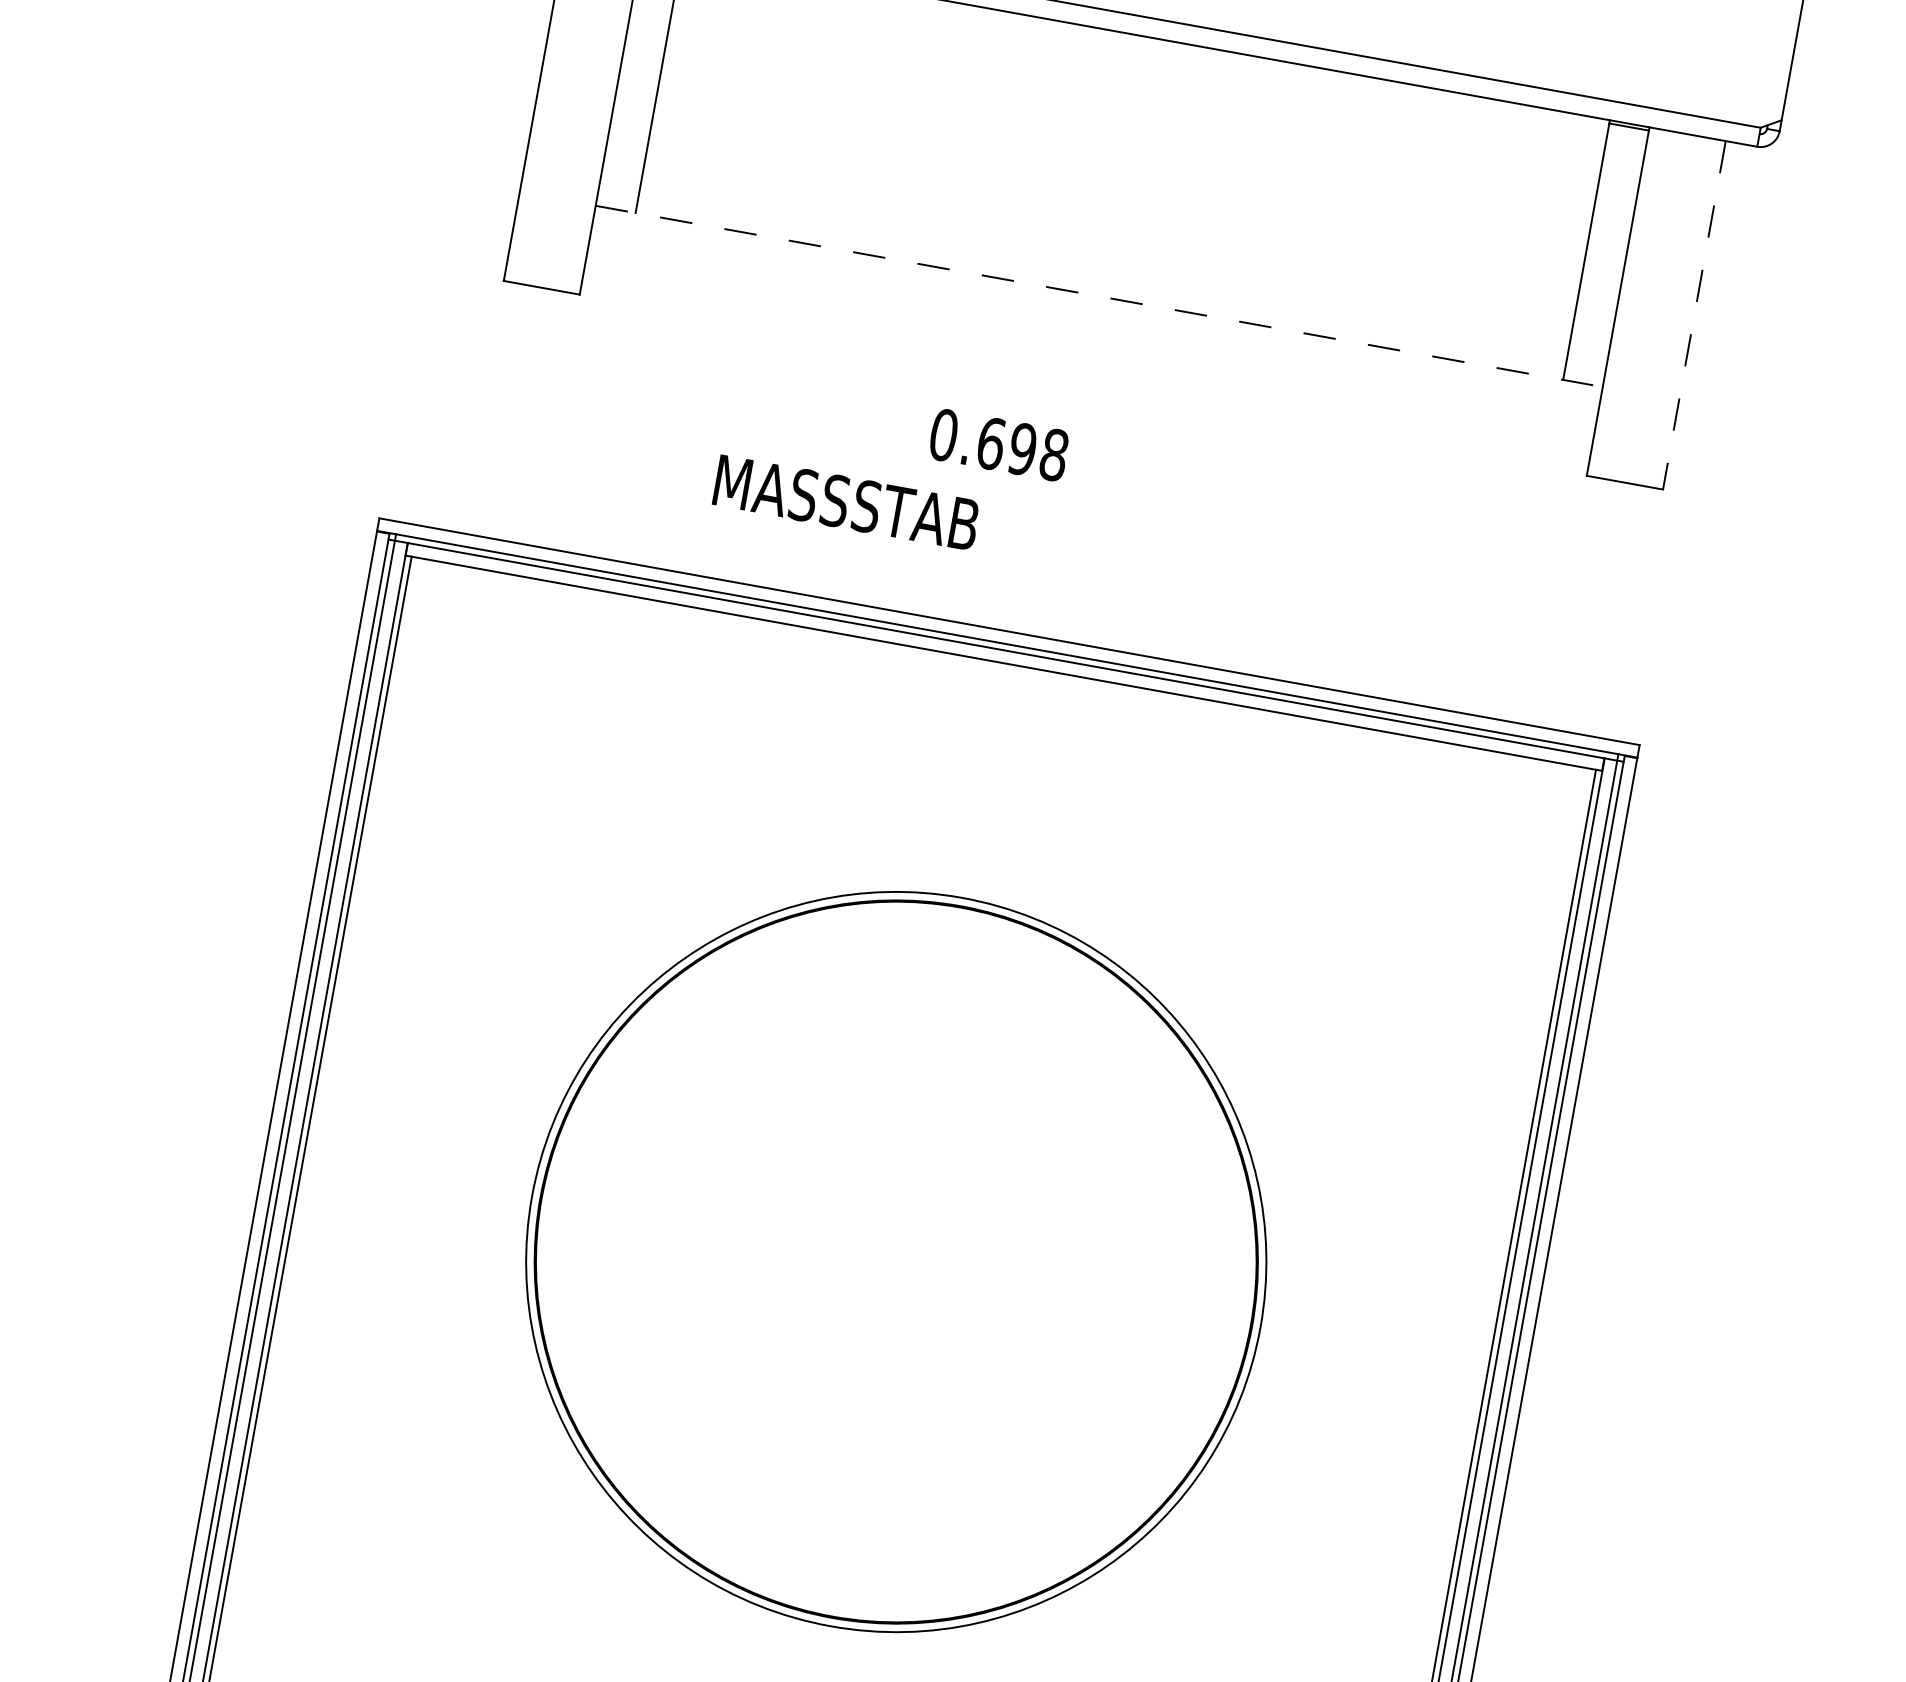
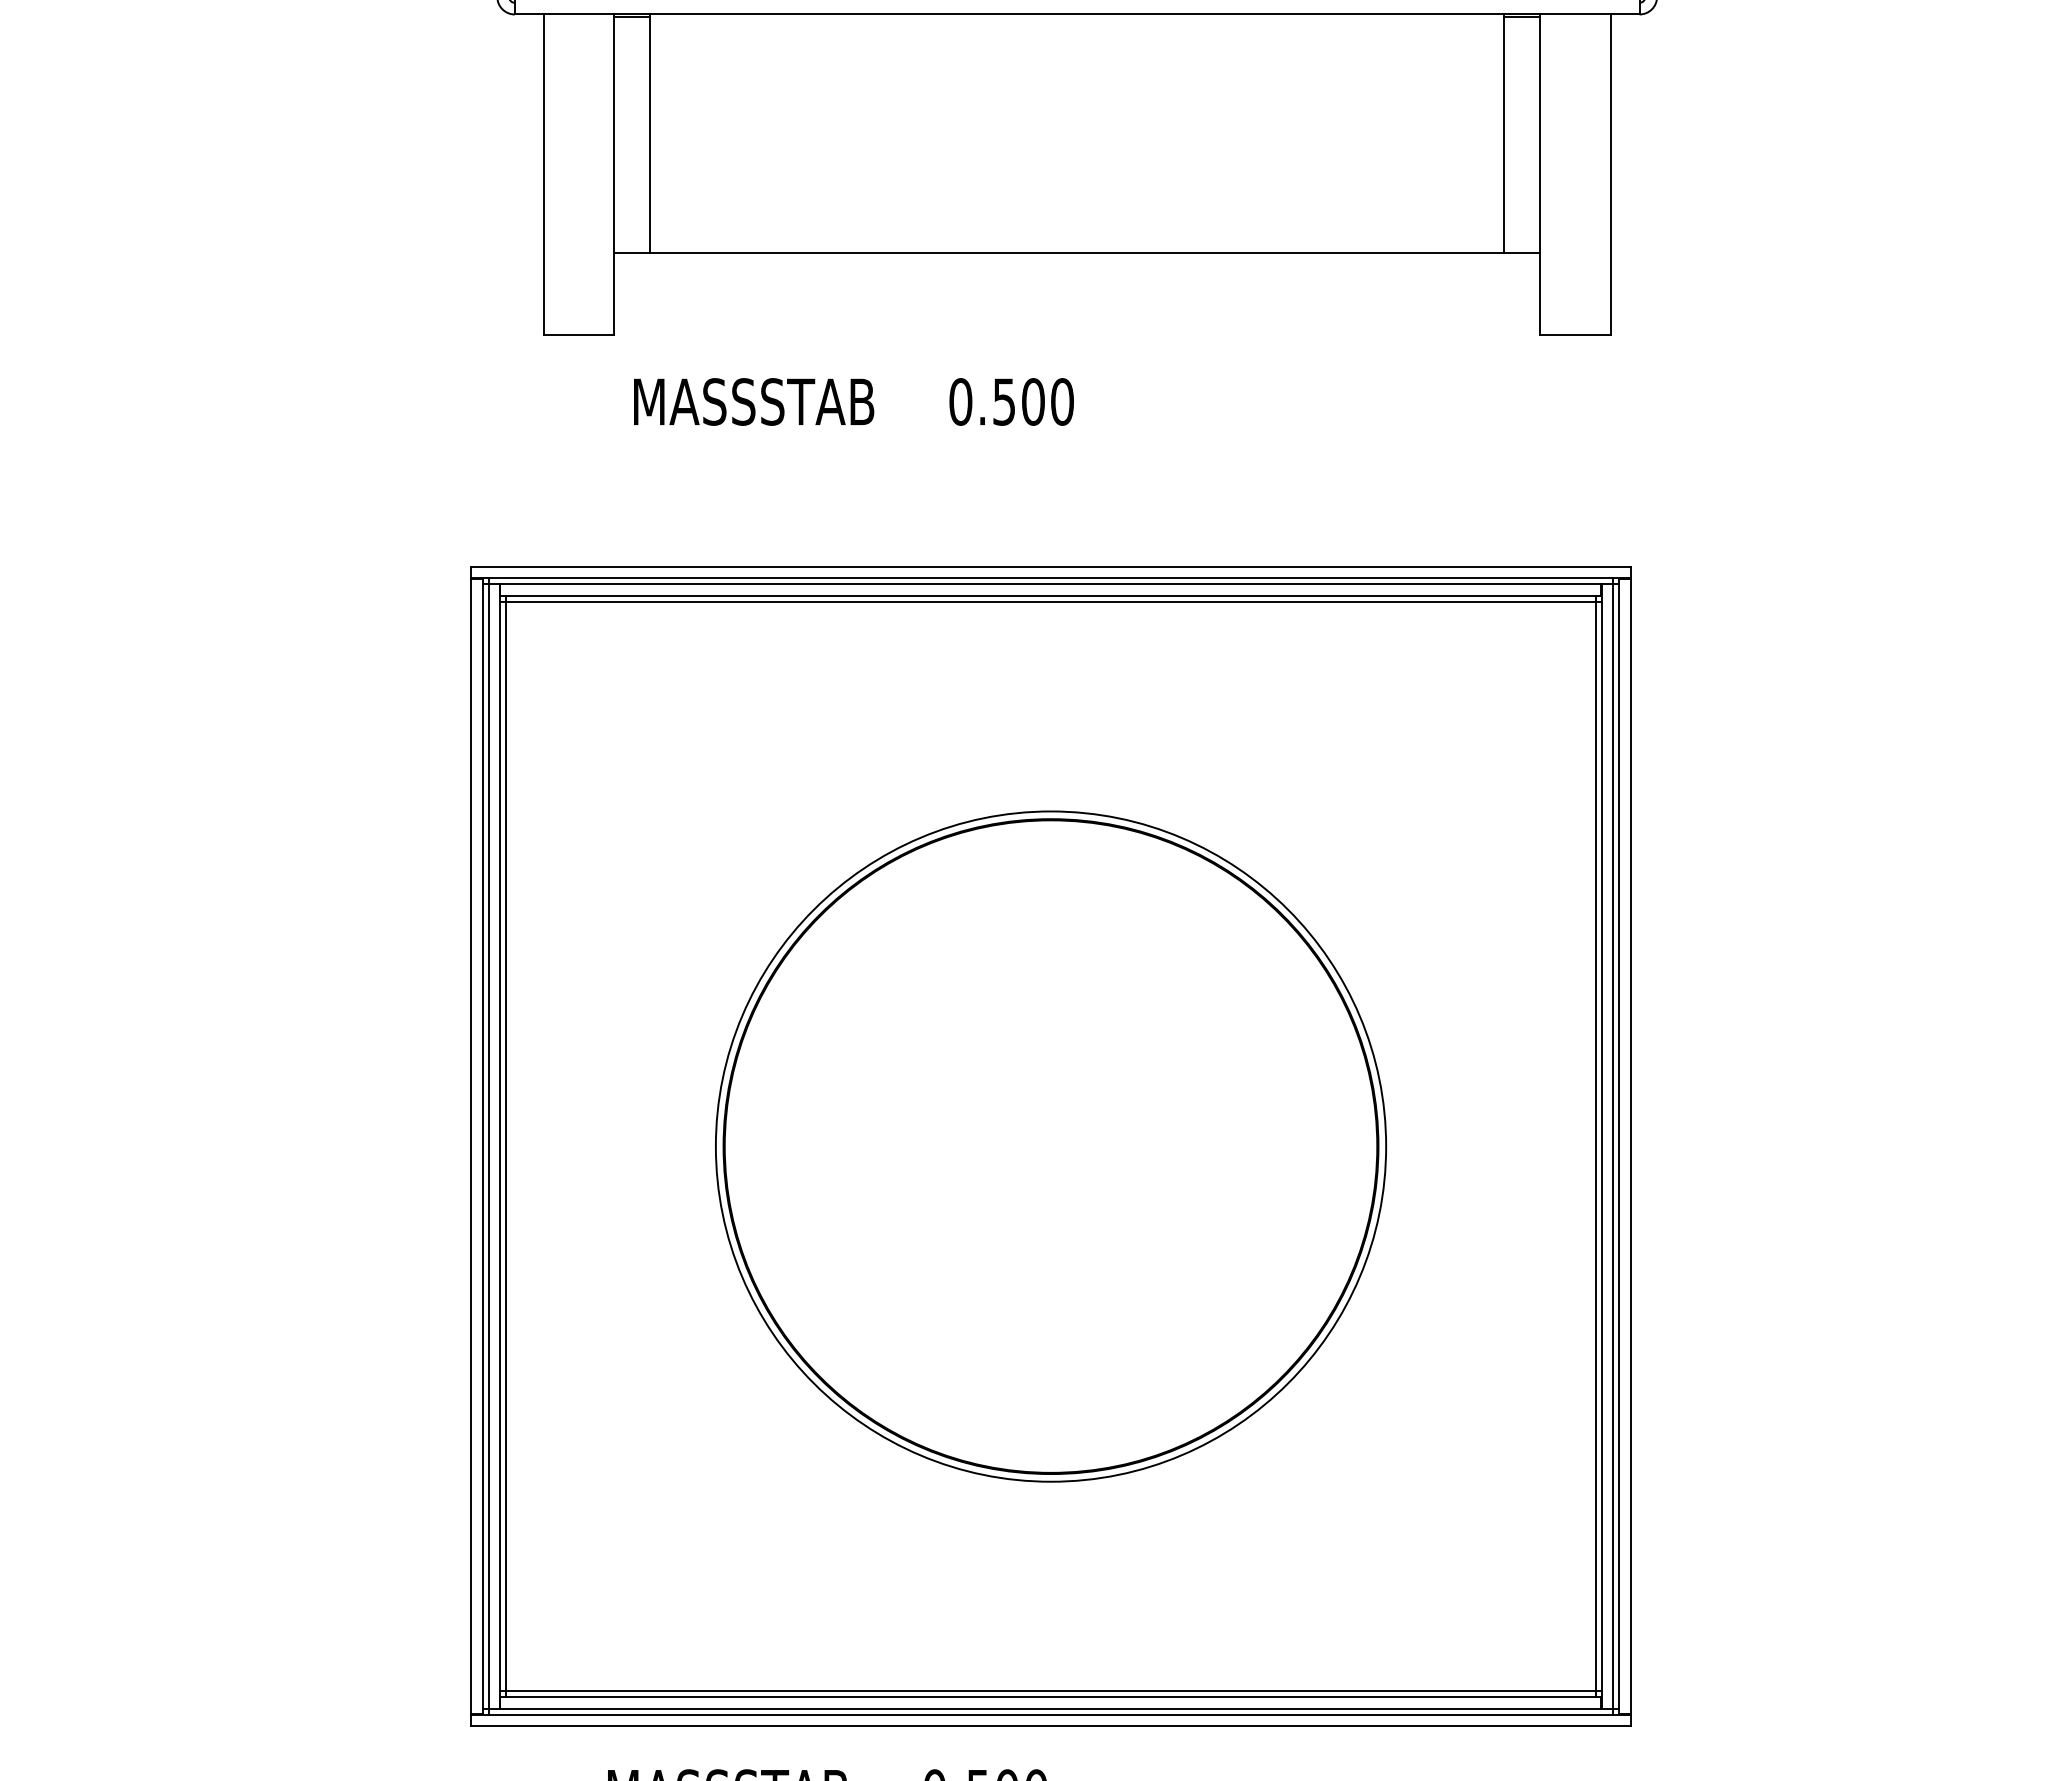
line: (1099, 296) -> (1077, 253), dashed -> solid
line: (1694, 316) -> (1610, 175), dashed -> solid
text: (1022, 448) -> (1033, 401), 0.698 -> 0.500
text: (847, 502) -> (754, 401), moved
line: (1002, 669) -> (1050, 601), added

